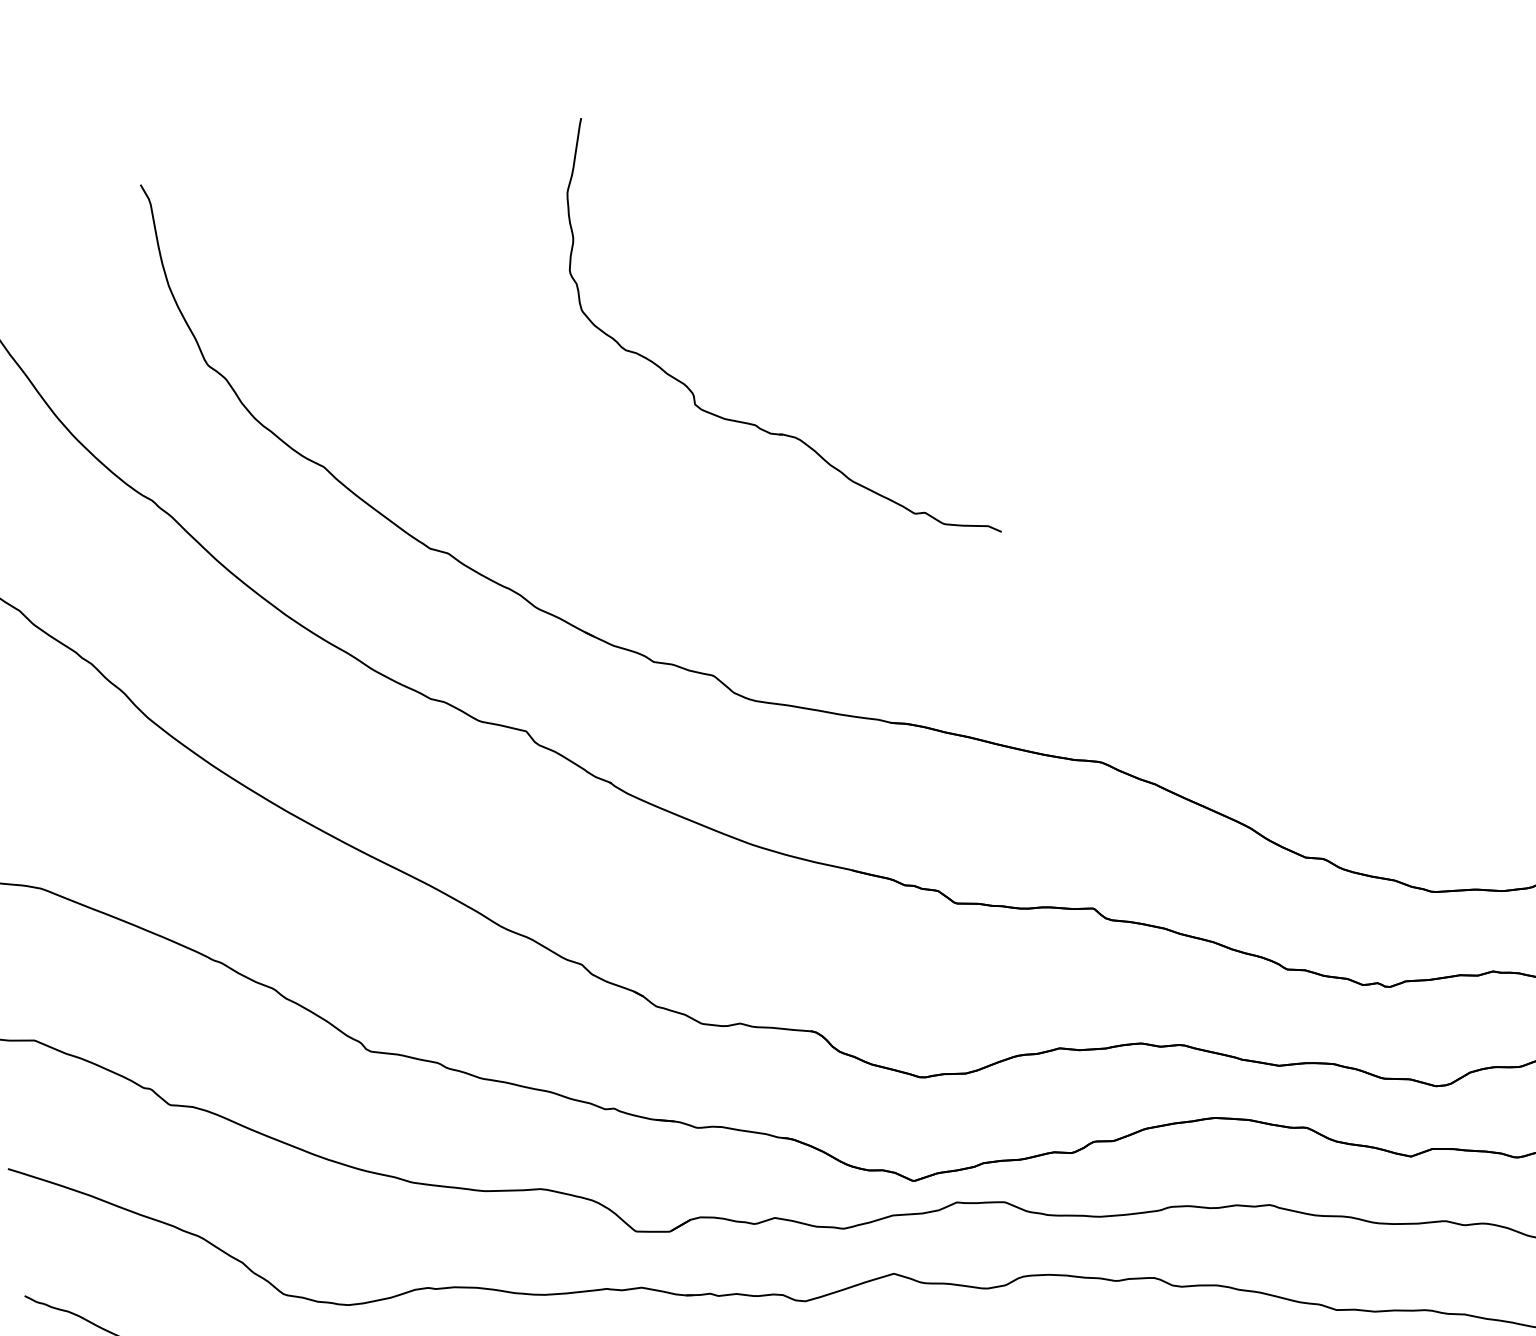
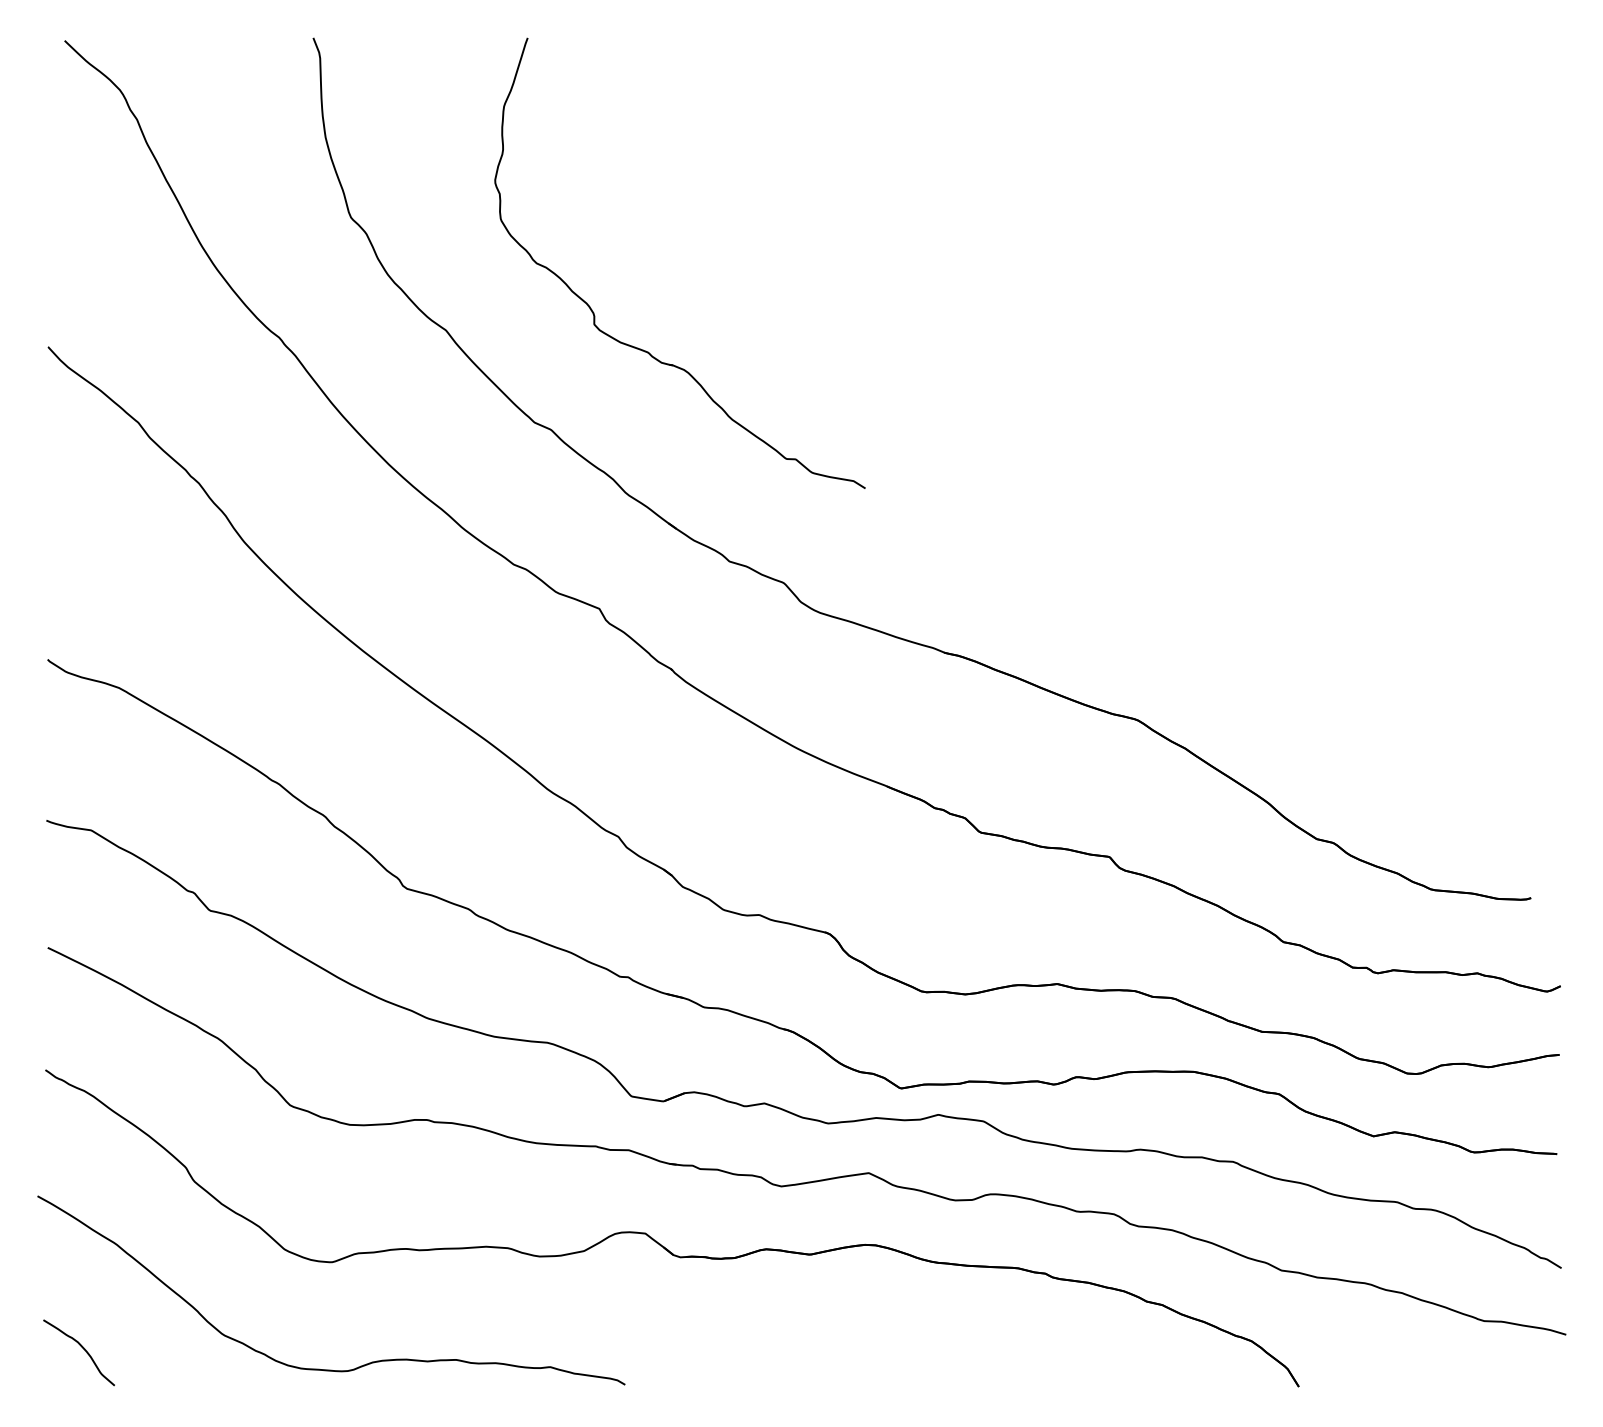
part: (749, 422) -> (643, 349), moved

